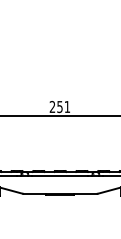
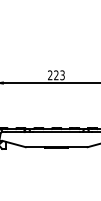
text: (63, 107) -> (59, 75), 251 -> 223

